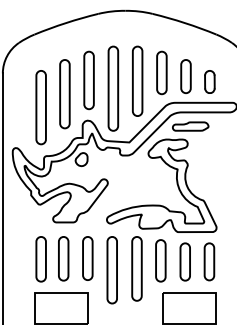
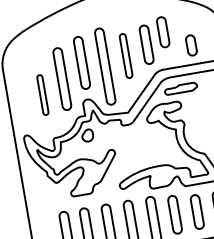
part: (185, 76) -> (162, 32), moved
part: (137, 80) -> (125, 55), size x0.7
part: (40, 107) -> (42, 94), size x0.6

